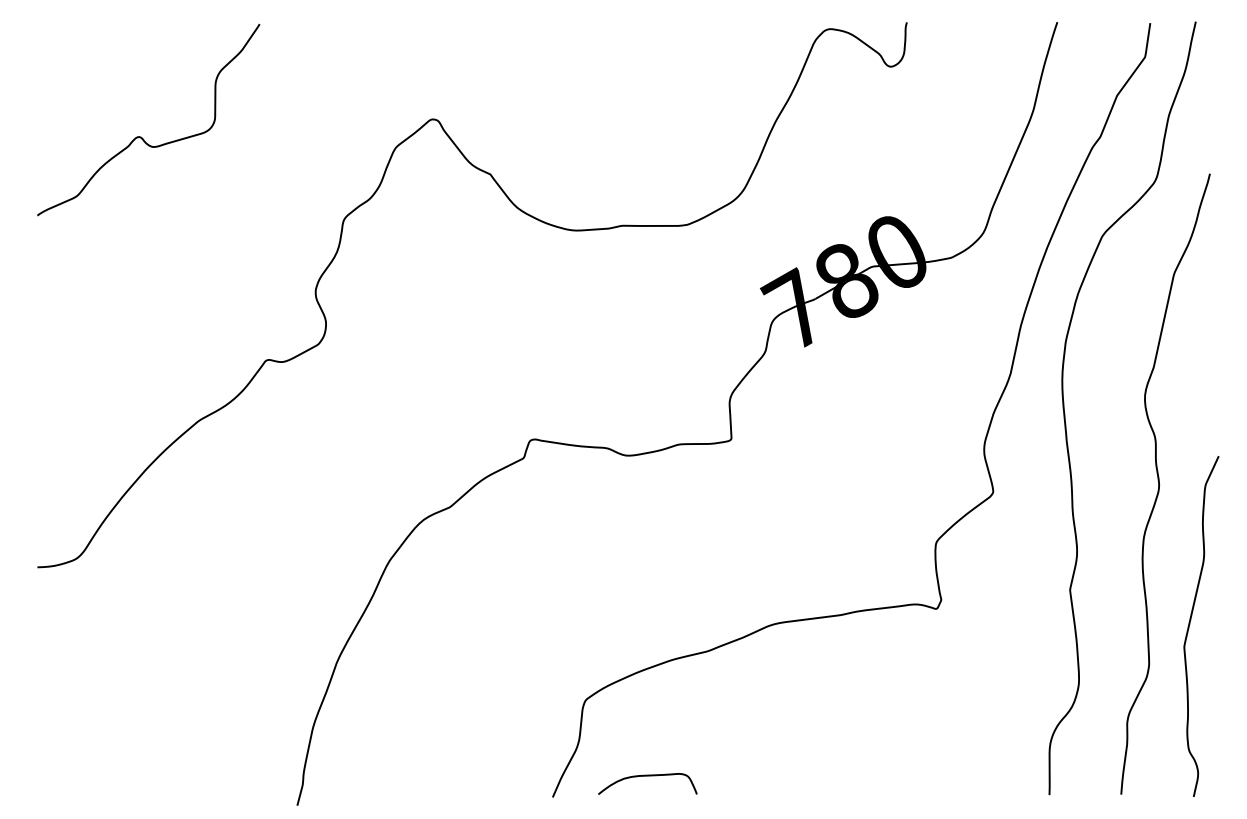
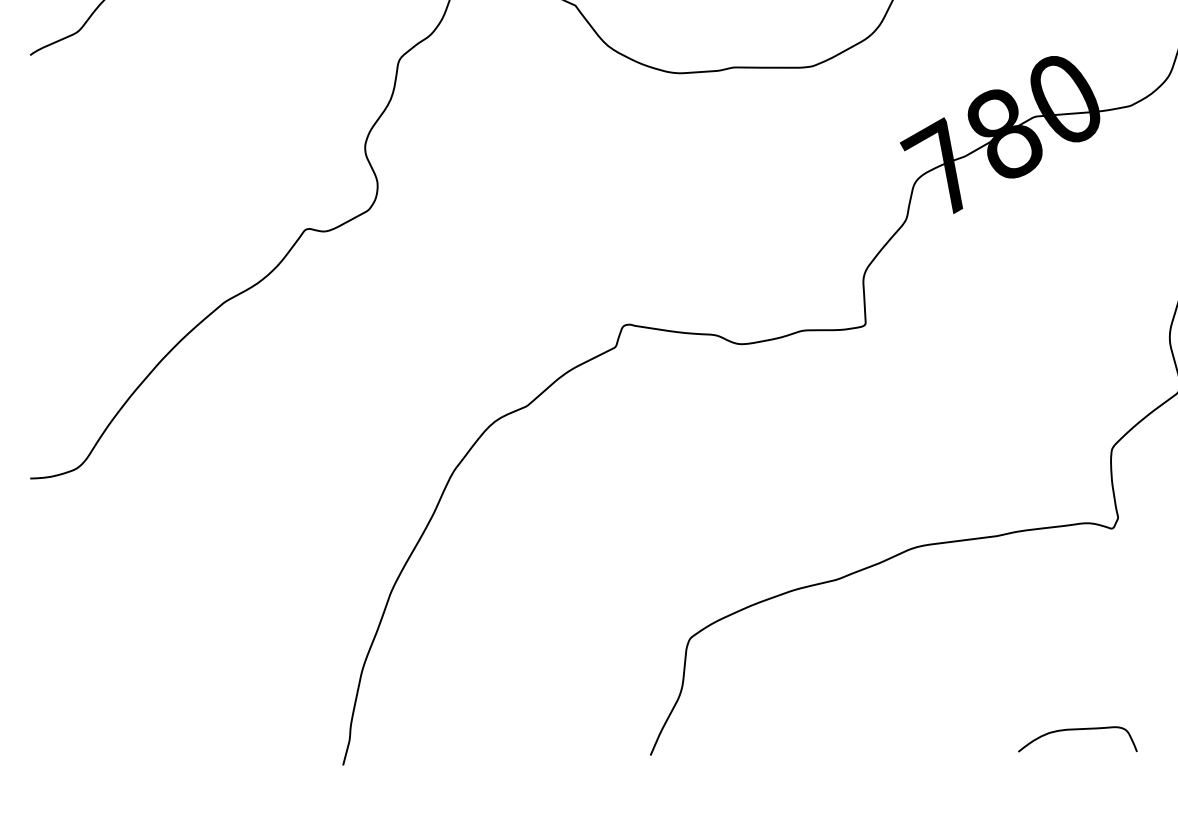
curve: (647, 776) -> (1077, 730), moved

